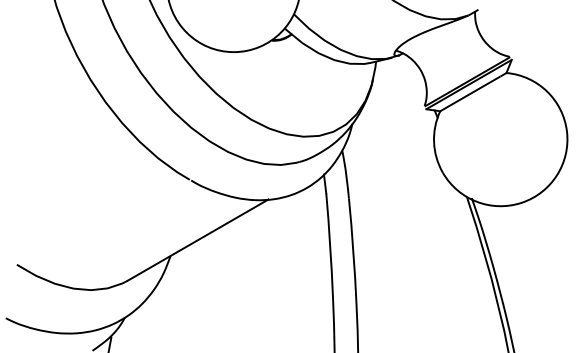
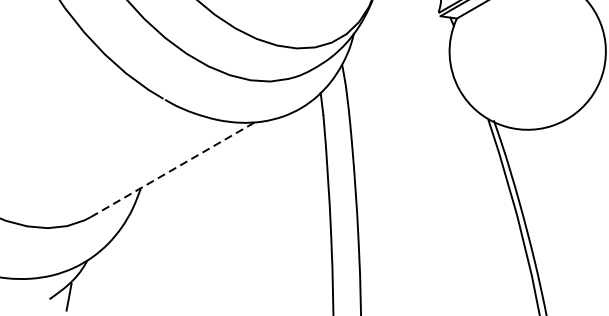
line: (198, 239) -> (173, 168), solid -> dashed

